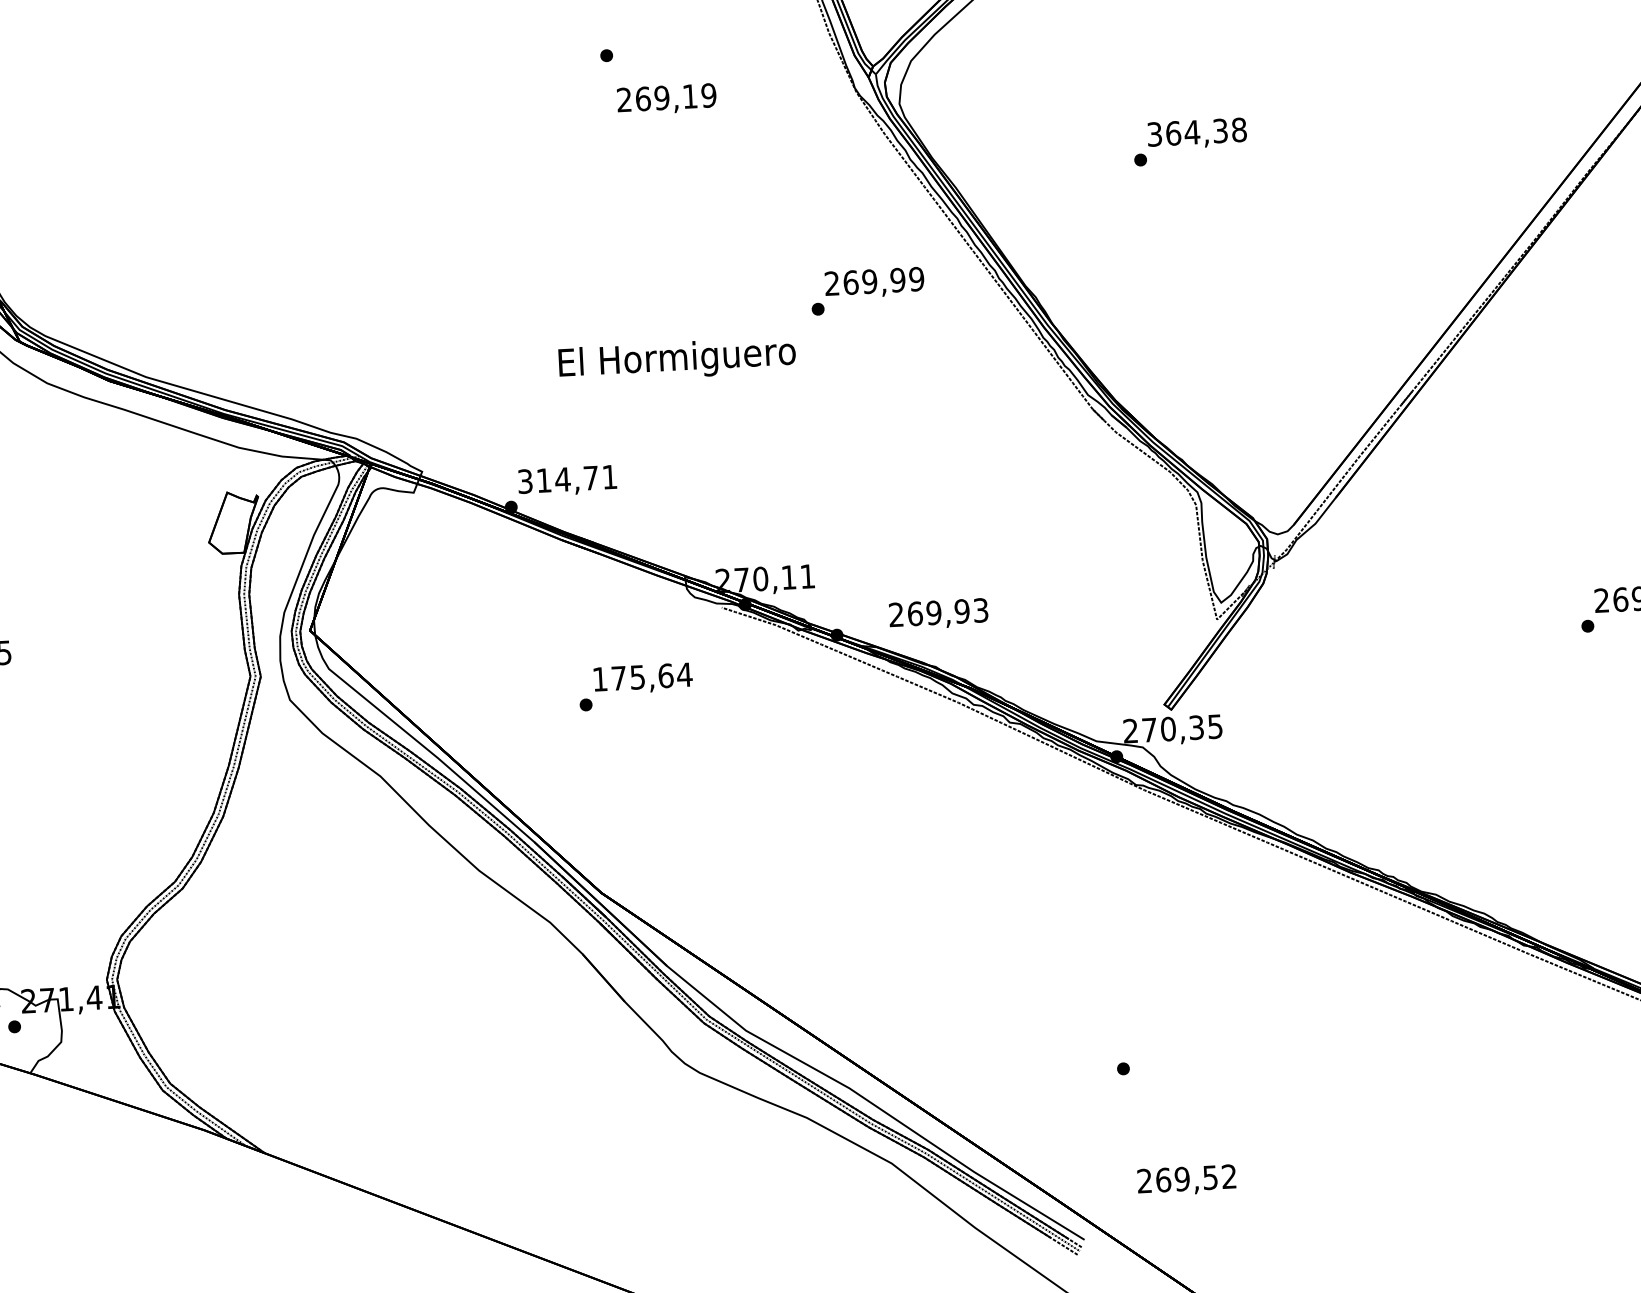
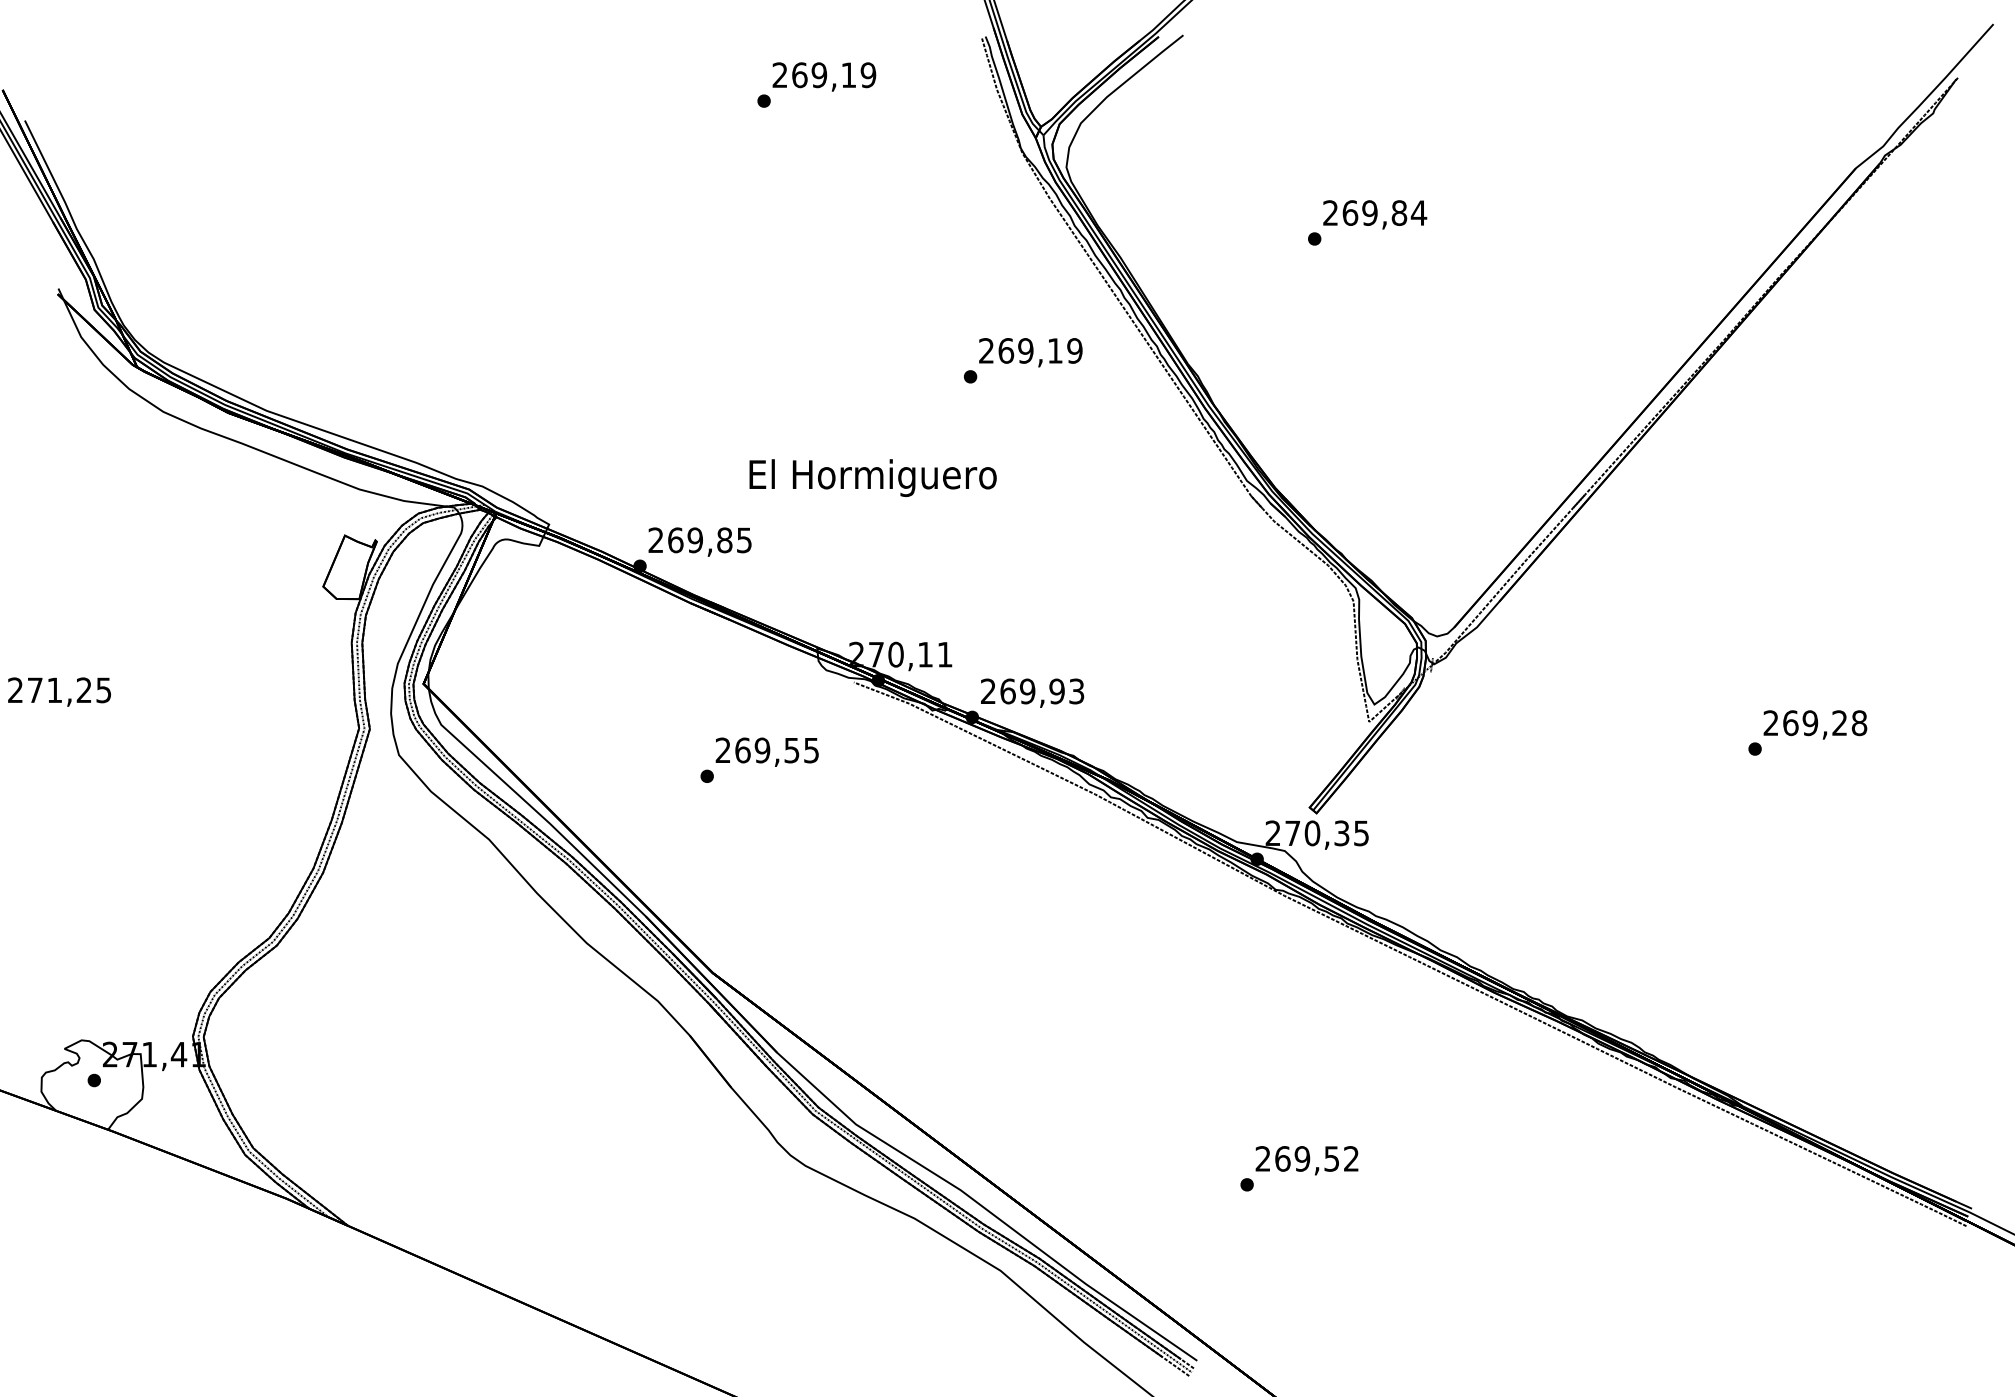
text: (666, 98) -> (824, 76), moved
text: (1197, 131) -> (1375, 212), 364,38 -> 269,84
text: (897, 279) -> (1054, 350), 269,99 -> 269,19
text: (676, 359) -> (872, 477), moved
text: (566, 479) -> (699, 540), 314,71 -> 269,85
text: (938, 613) -> (1032, 692), moved
text: (642, 677) -> (767, 750), 175,64 -> 269,55
text: (1186, 1180) -> (1306, 1160), moved

